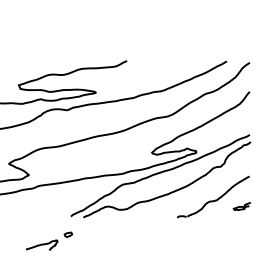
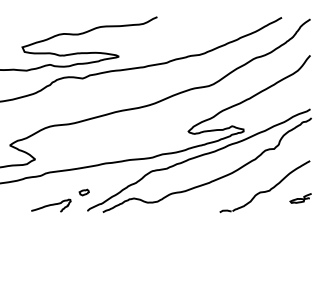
part: (49, 240) -> (60, 199), moved

